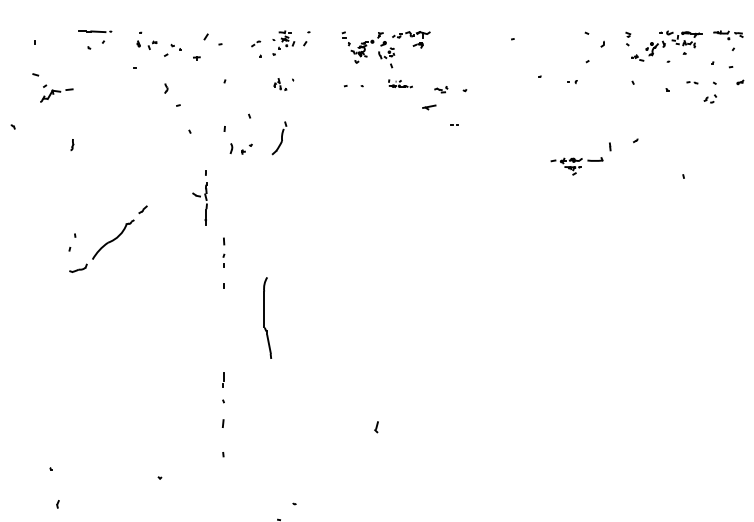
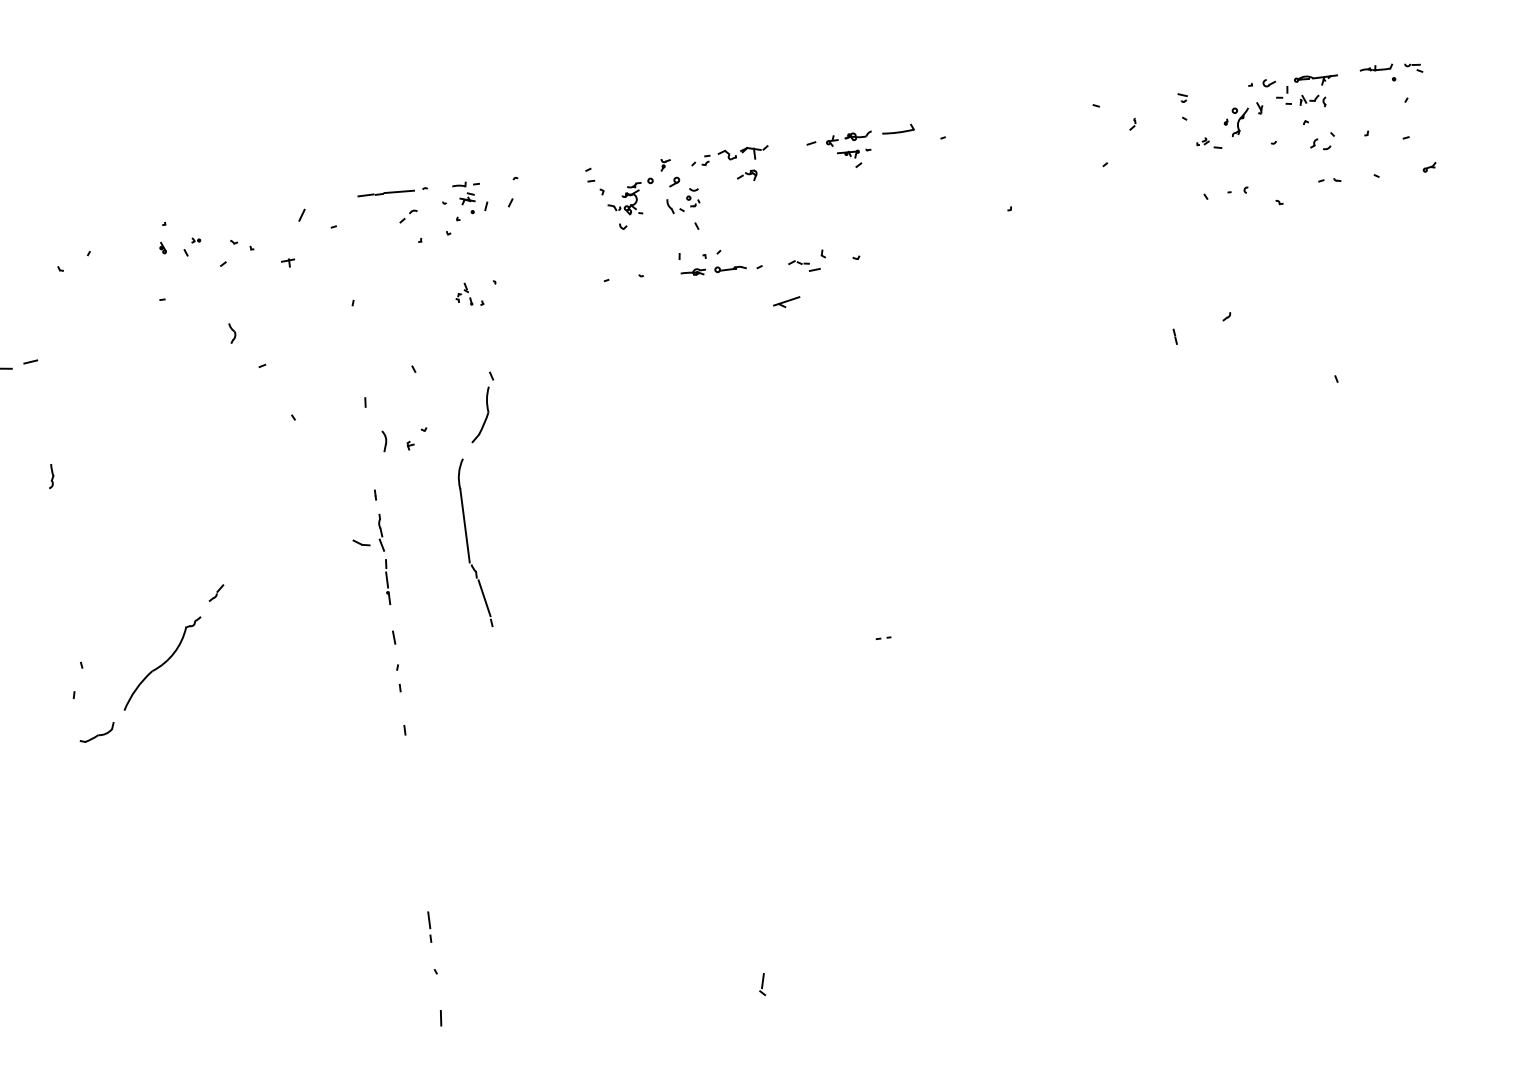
line: (95, 31) -> (393, 192), moved
part: (572, 82) -> (1237, 192), moved
part: (400, 83) -> (720, 260), size x1.67
part: (440, 89) -> (805, 262), size x1.43
part: (710, 98) -> (1322, 140), moved
part: (454, 124) -> (883, 636), moved
part: (576, 166) -> (860, 149), moved
part: (199, 197) -> (368, 547), moved
part: (267, 317) -> (474, 542), moved

